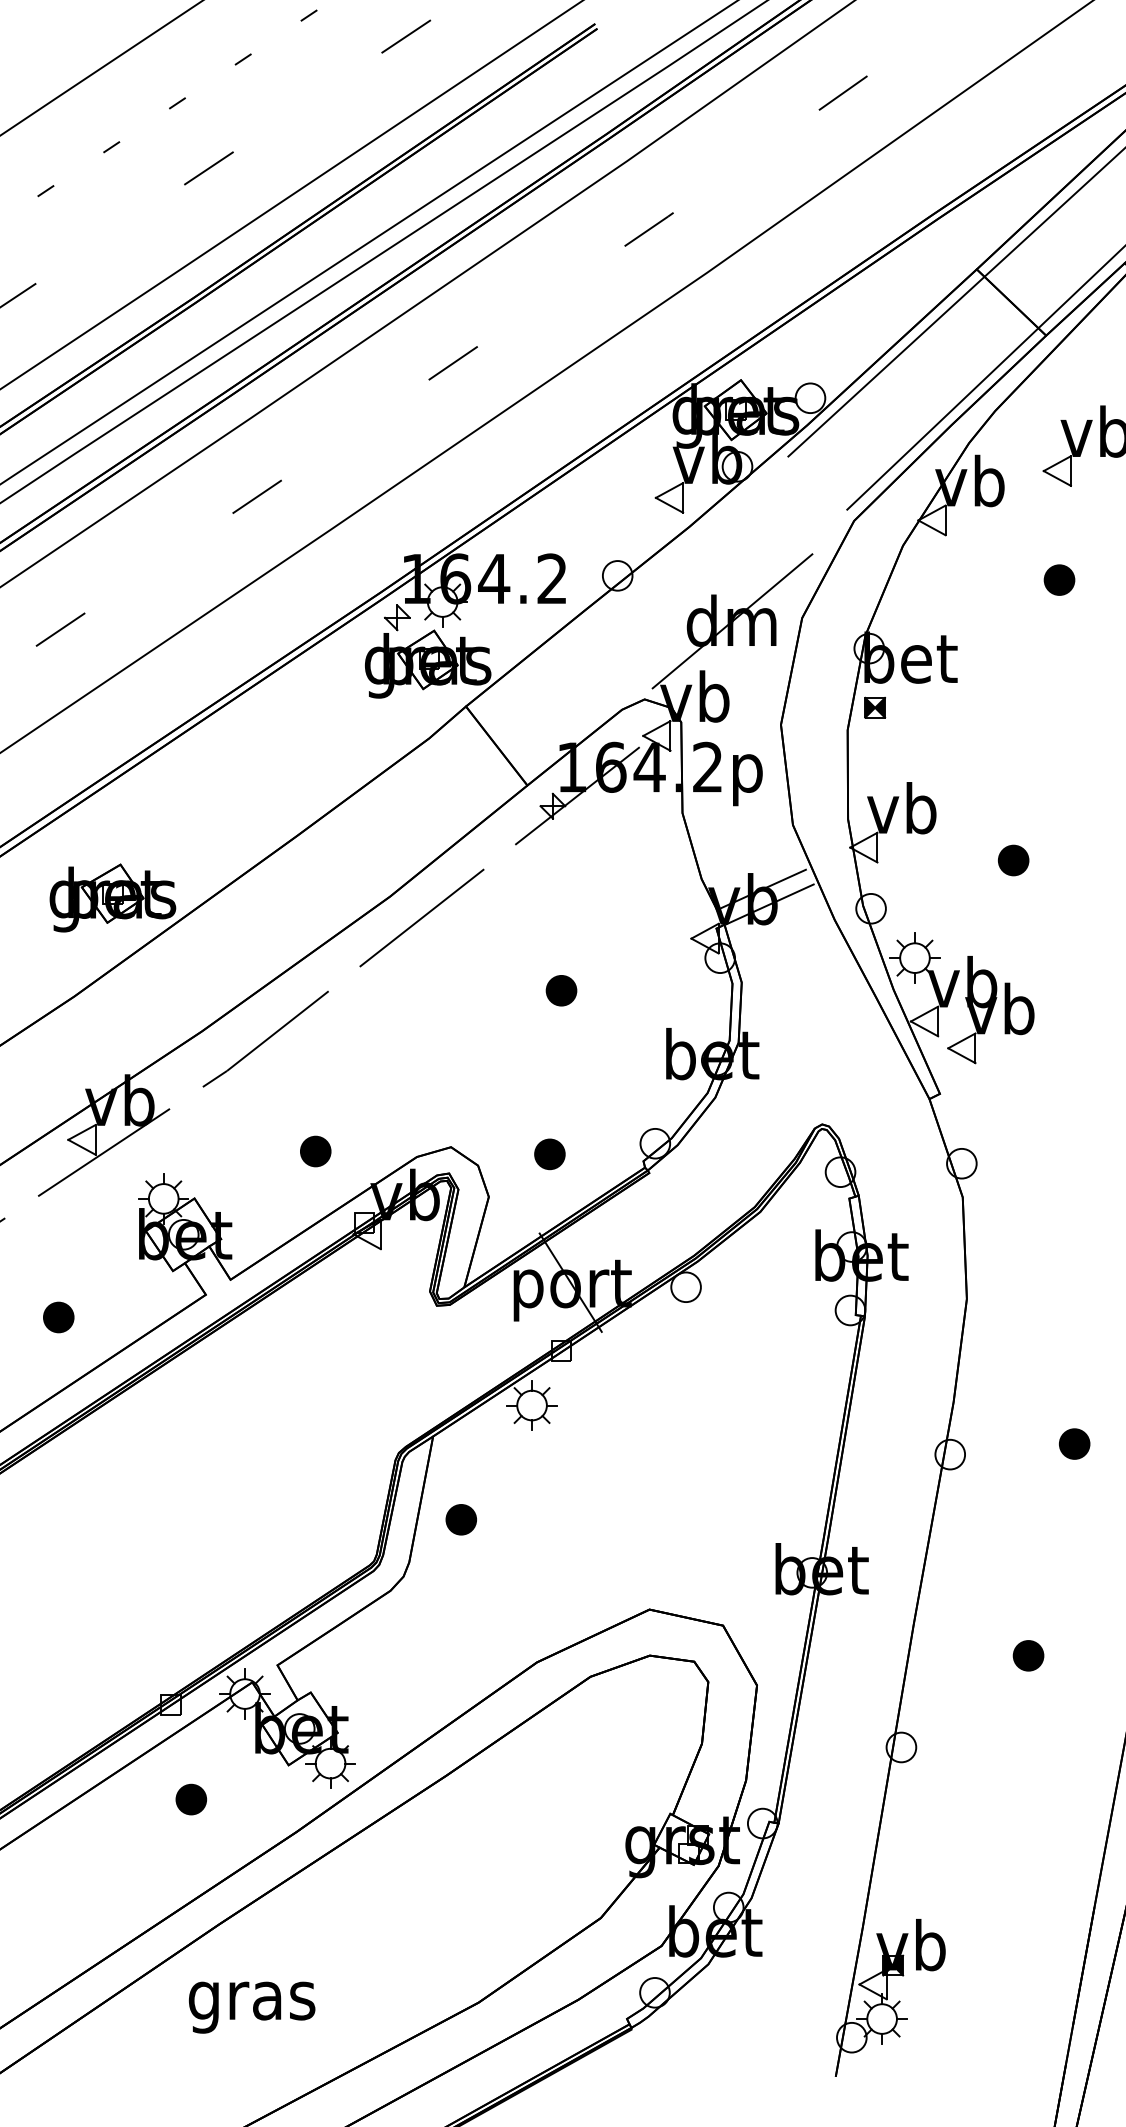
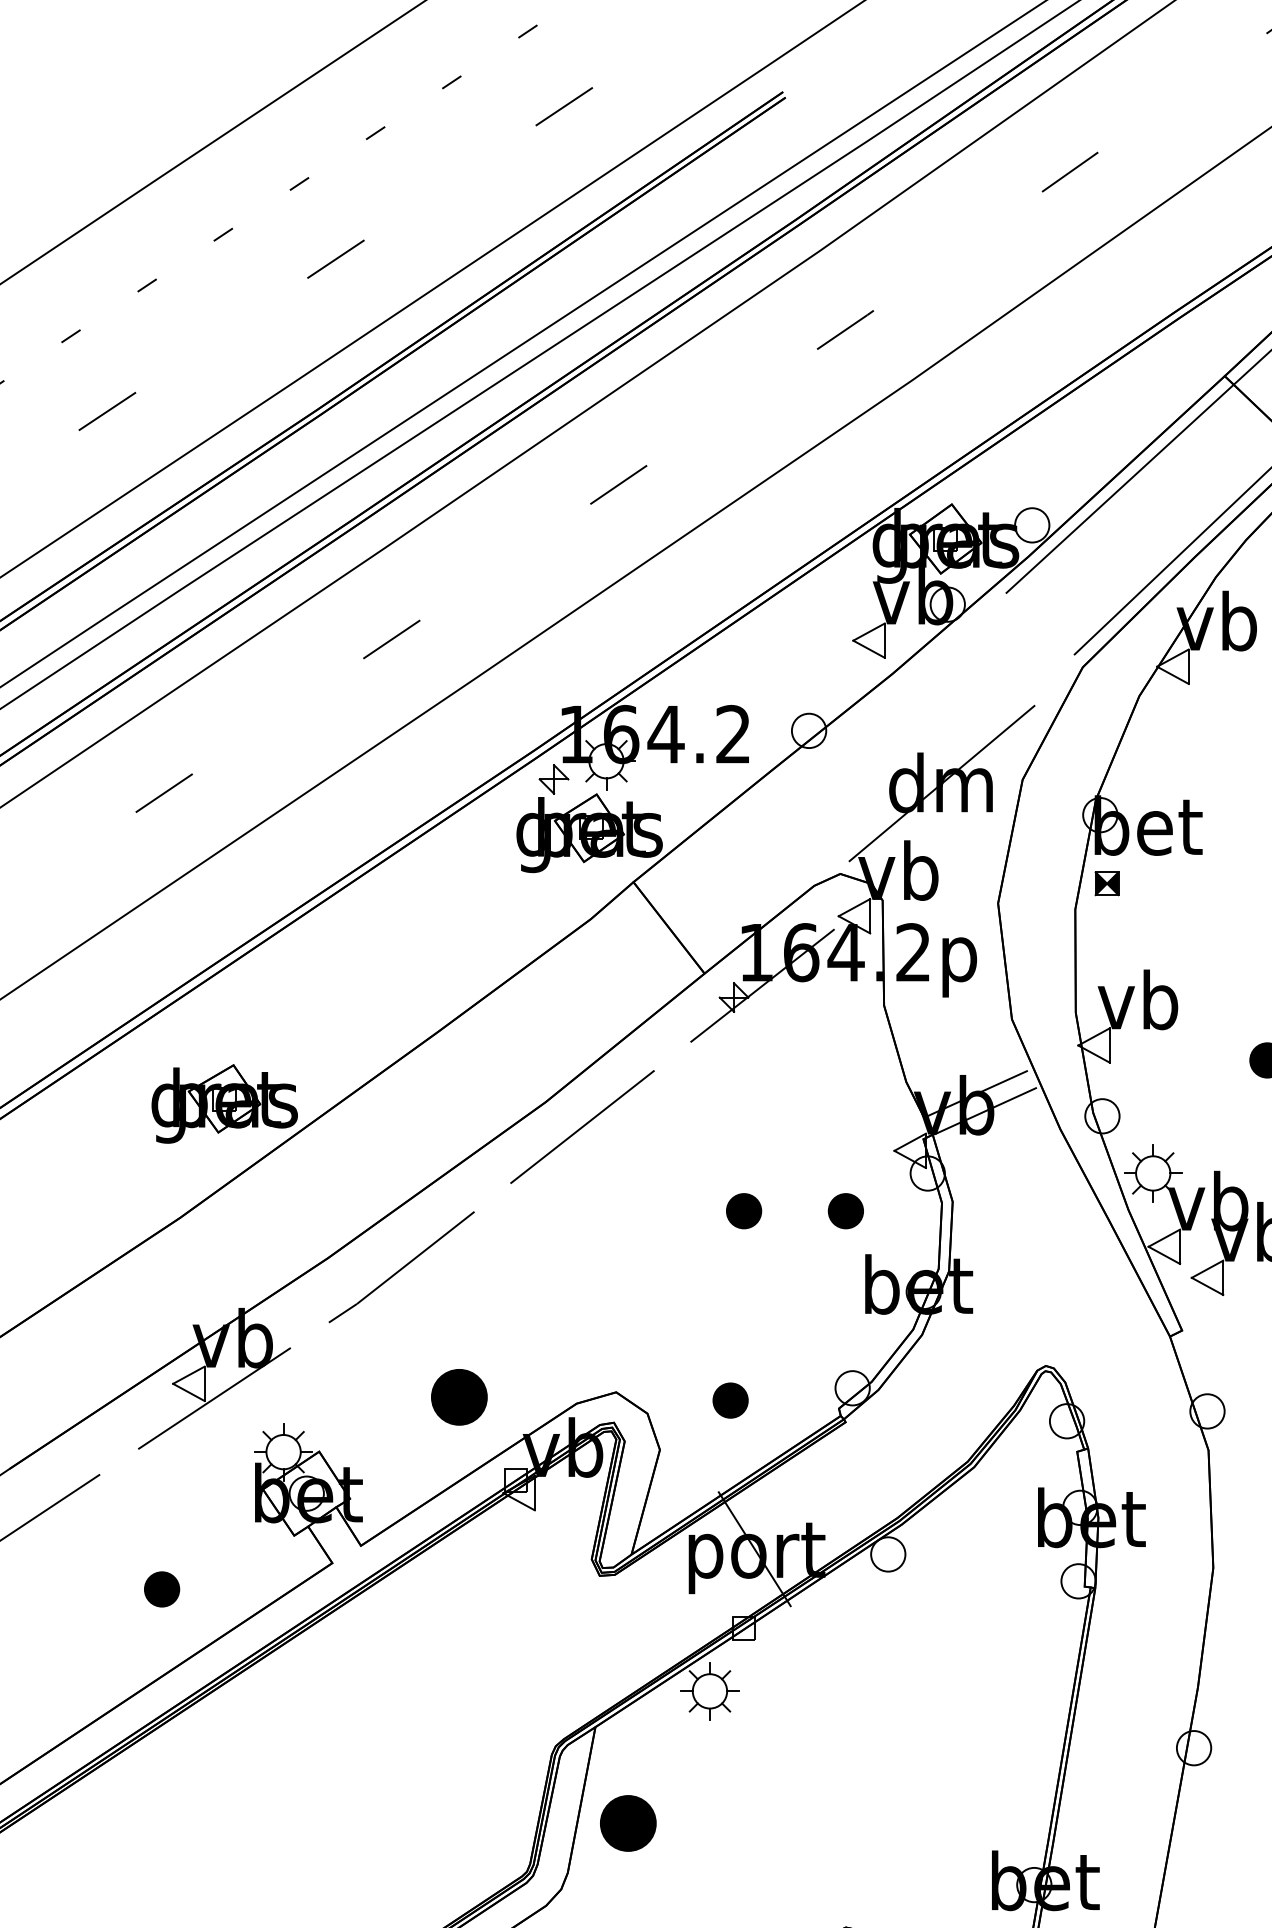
part: (649, 990) -> (845, 1210), added
part: (315, 1151) -> (459, 1397), size x1.6
part: (460, 1519) -> (627, 1823), size x1.6

